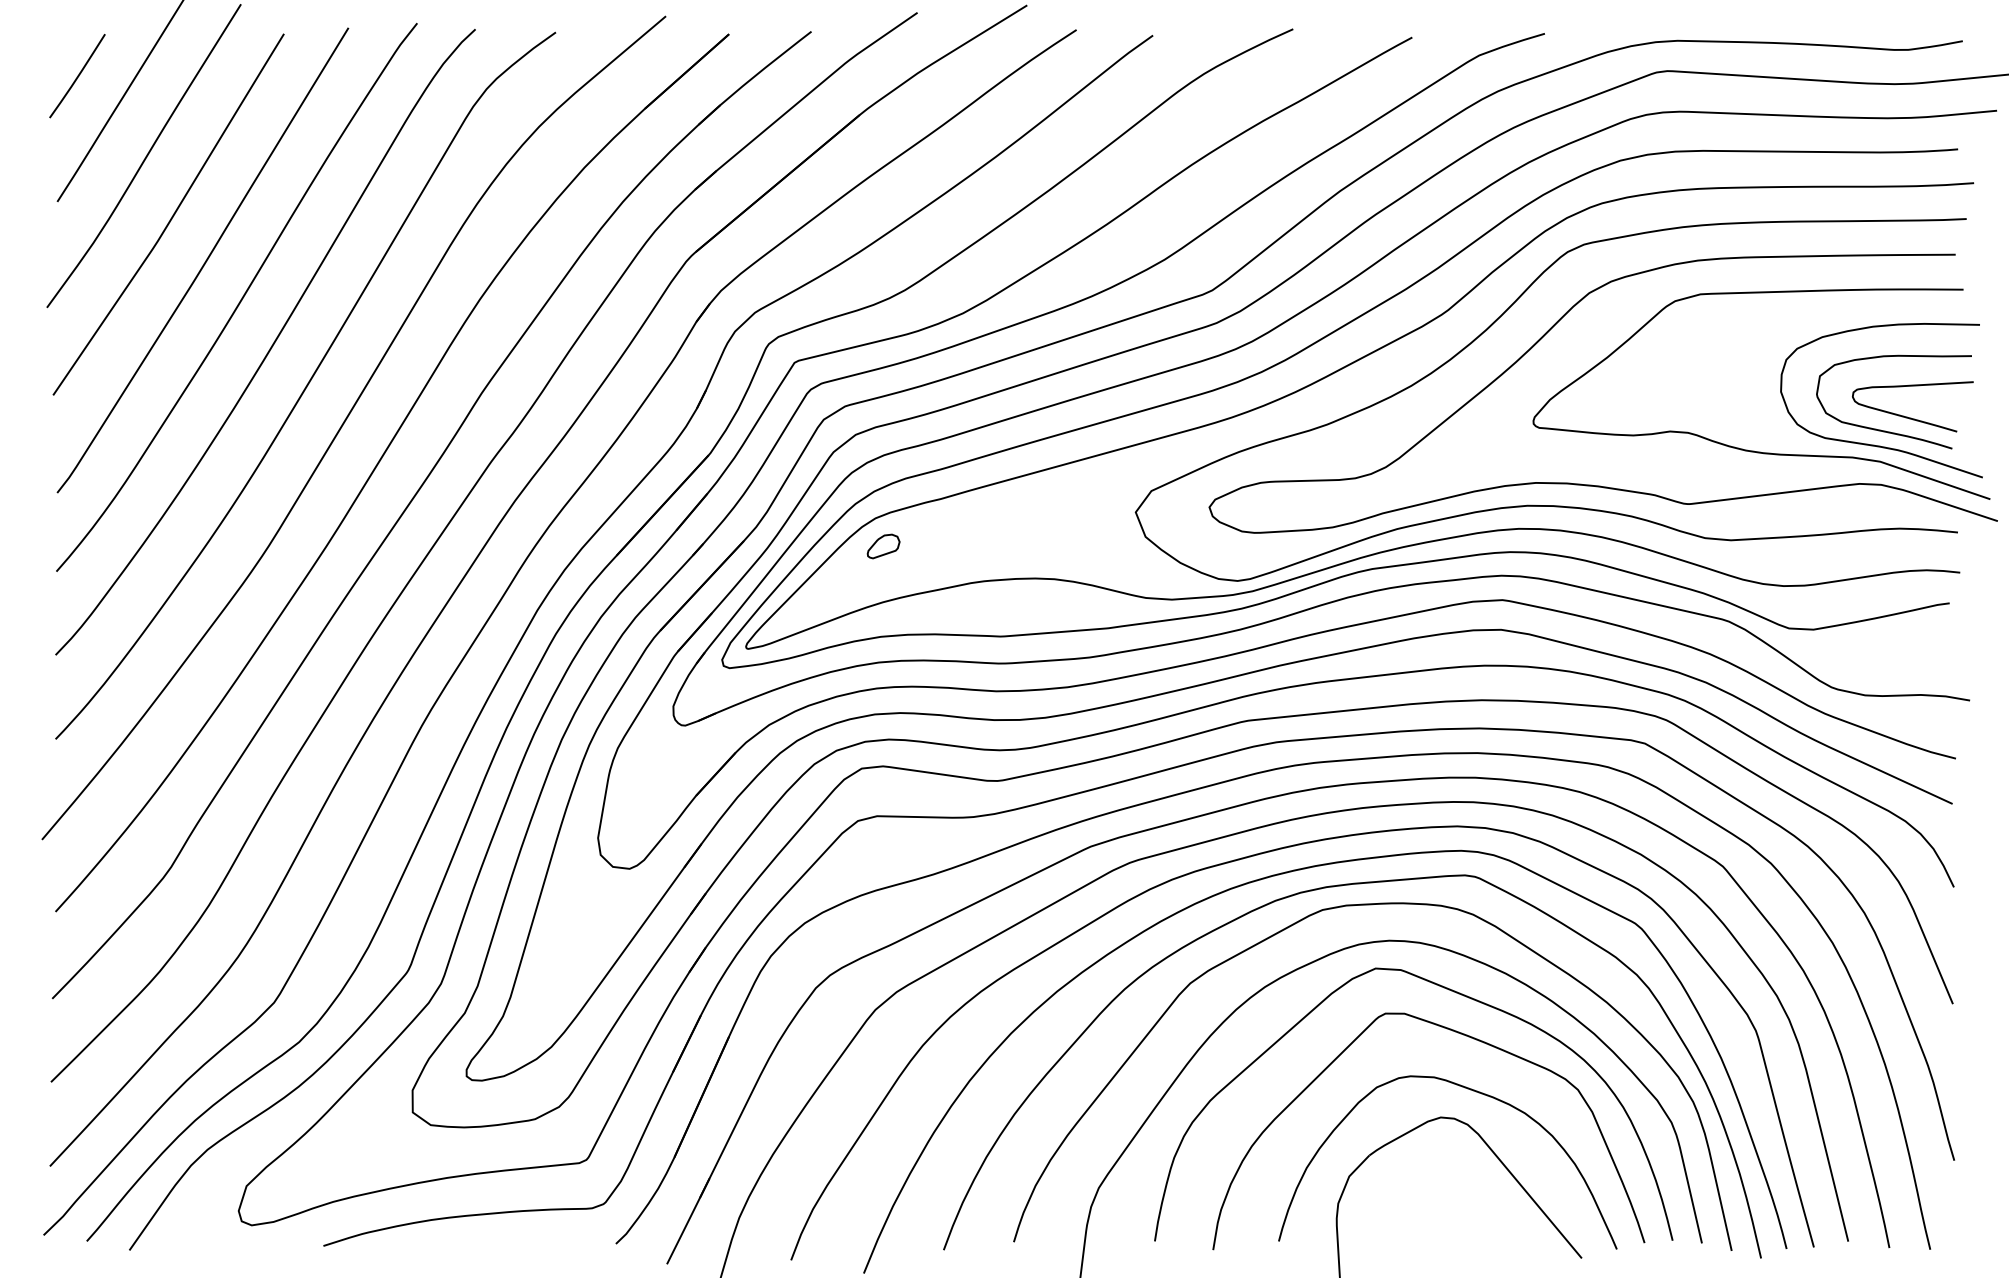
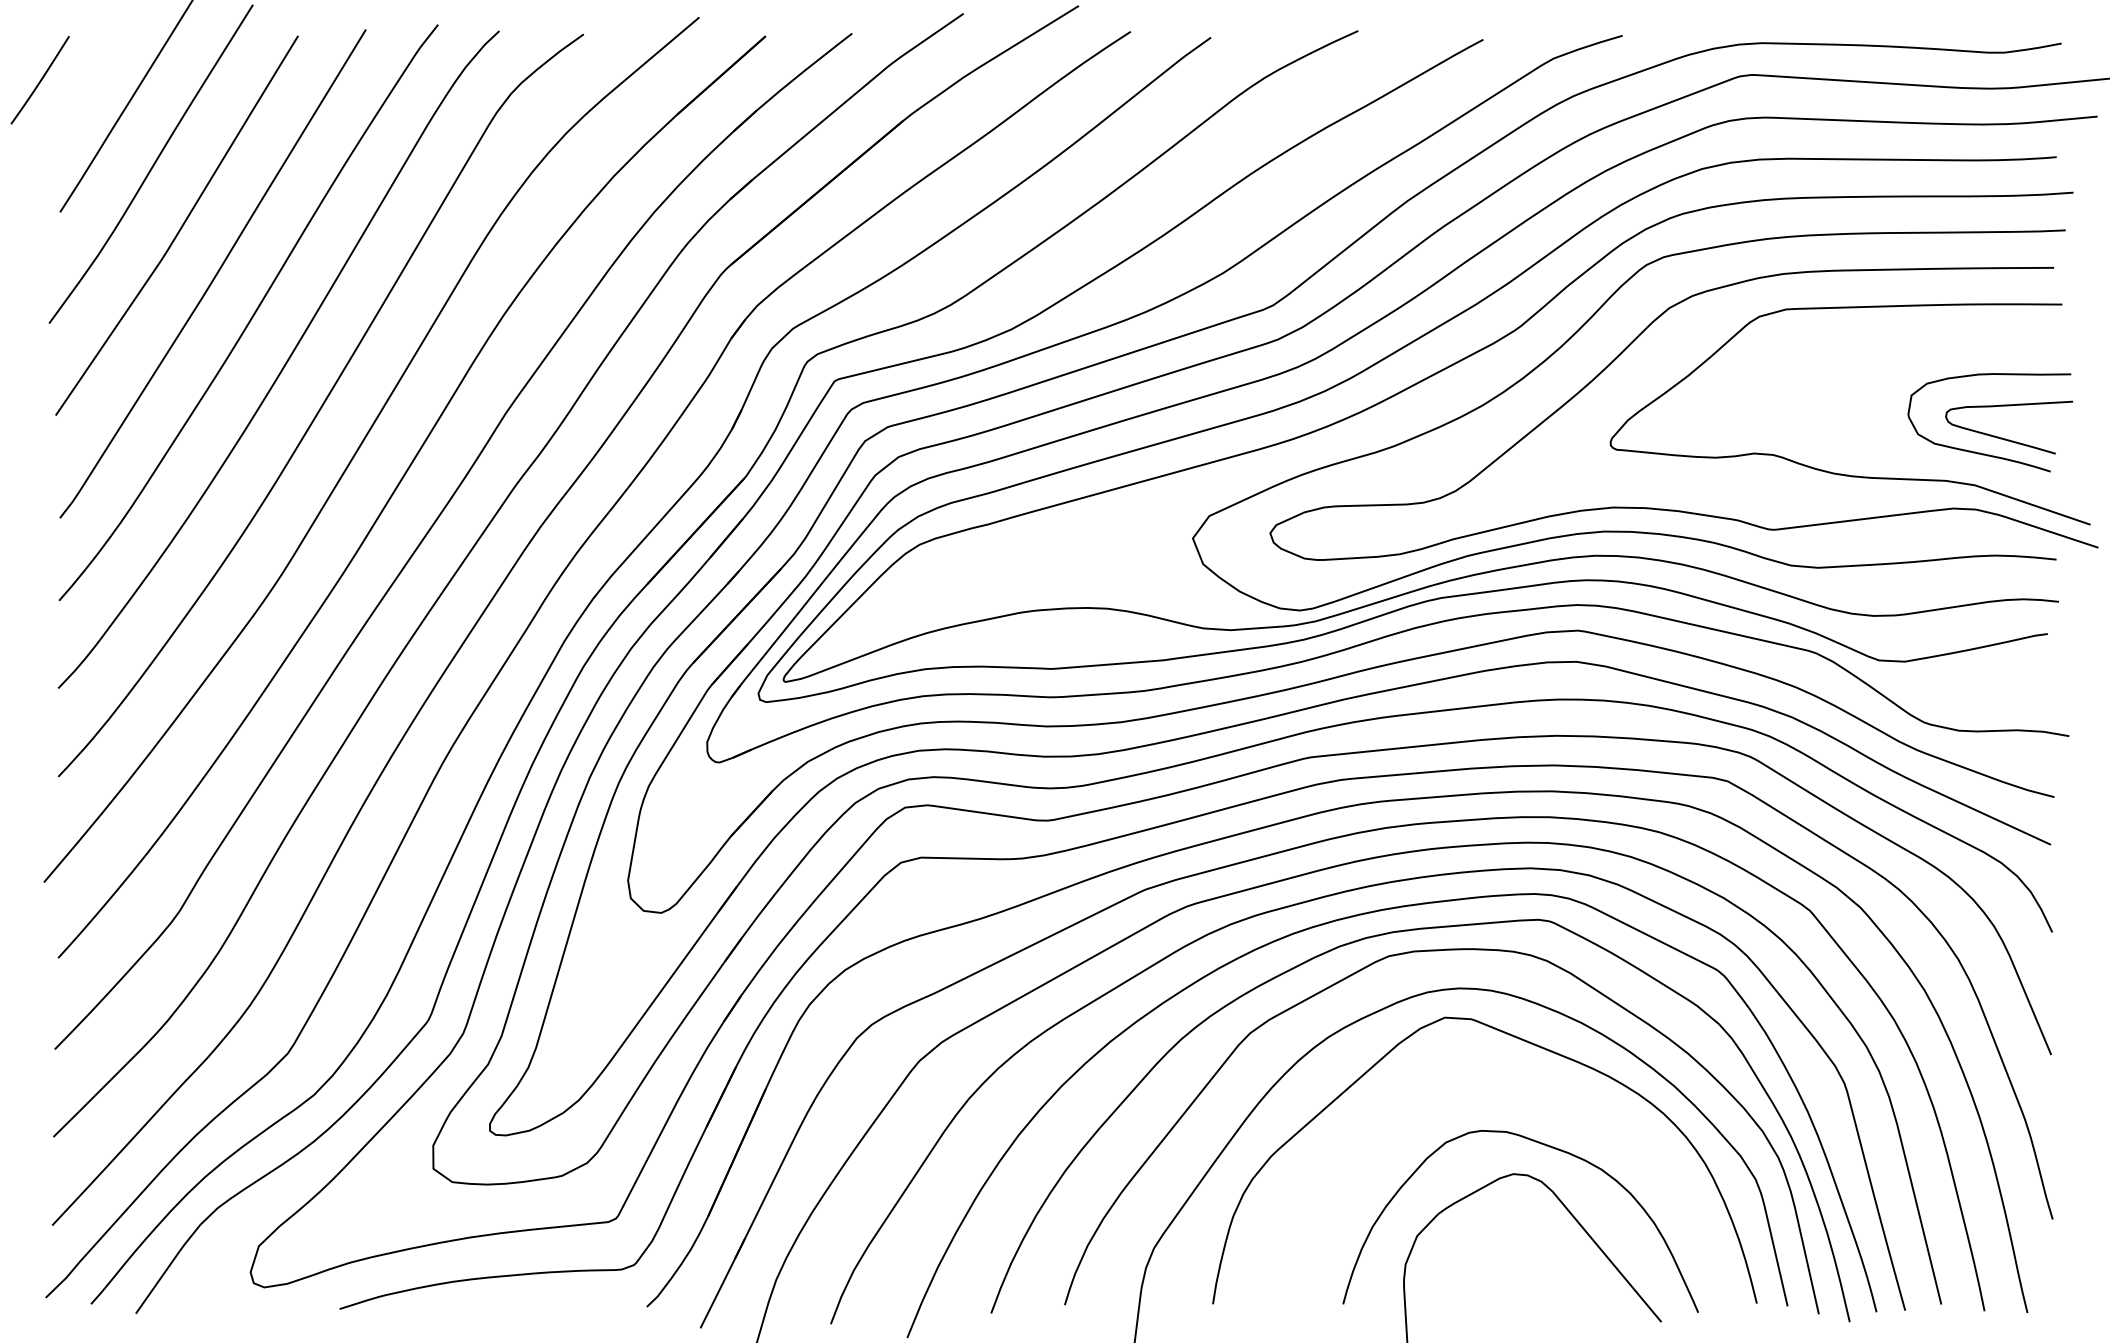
line: (76, 76) -> (39, 80), moved
curve: (1876, 444) -> (1970, 467), removed
part: (883, 546) -> (927, 574), removed
curve: (1461, 1035) -> (1535, 1087), removed

